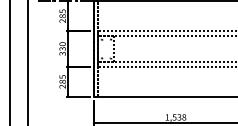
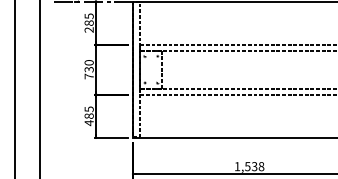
text: (62, 53) -> (88, 76), 330 -> 730
text: (62, 86) -> (88, 123), 285 -> 485

